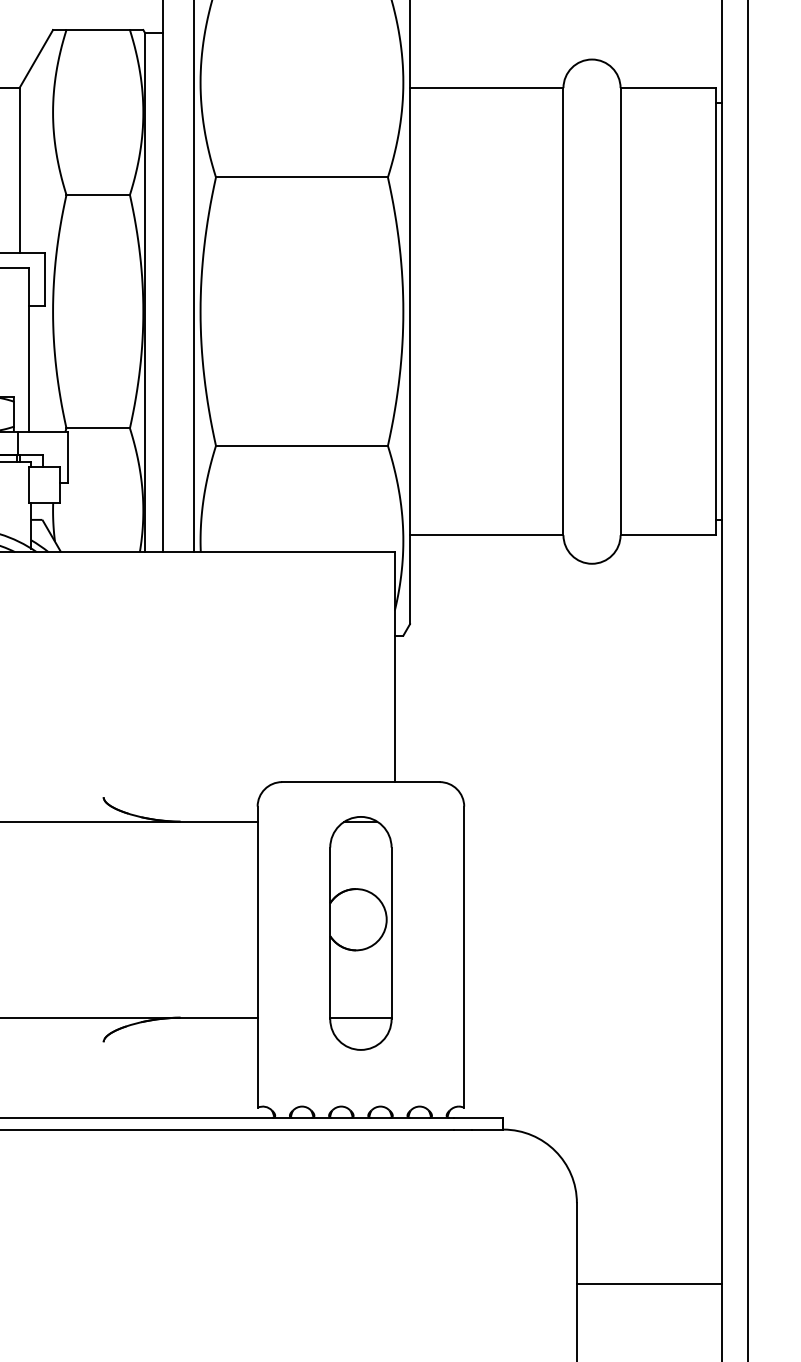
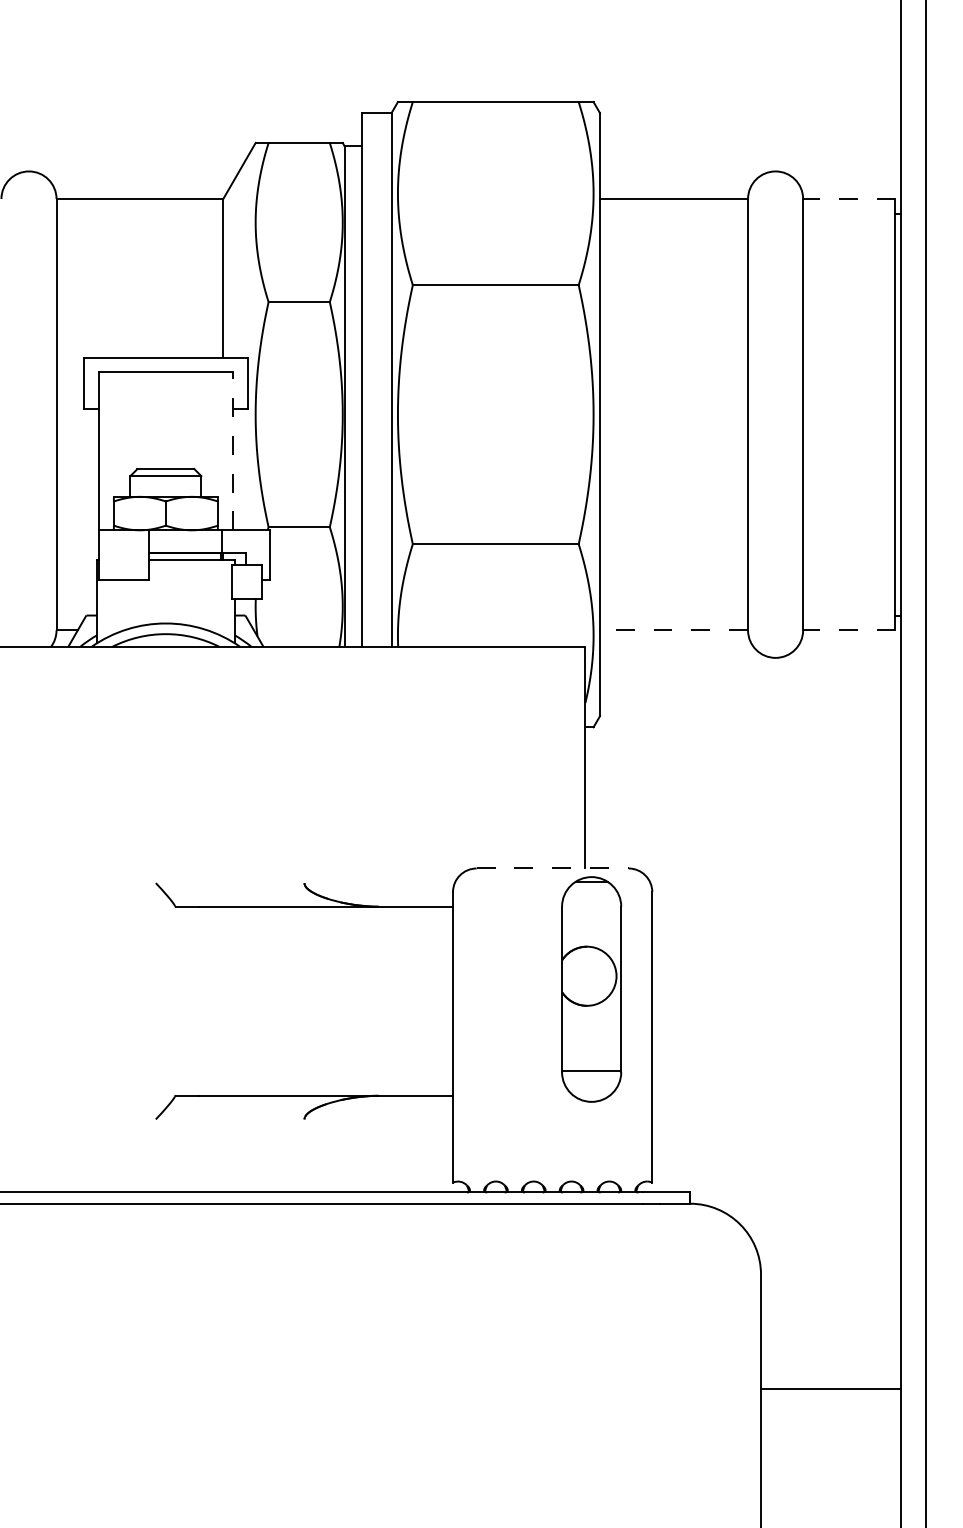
line: (667, 88) -> (848, 199), solid -> dashed
line: (29, 348) -> (232, 450), solid -> dashed
line: (486, 535) -> (673, 630), solid -> dashed
line: (667, 535) -> (848, 630), solid -> dashed
line: (361, 782) -> (553, 868), solid -> dashed
part: (360, 933) -> (591, 989), moved
line: (649, 1283) -> (831, 1388), moved

